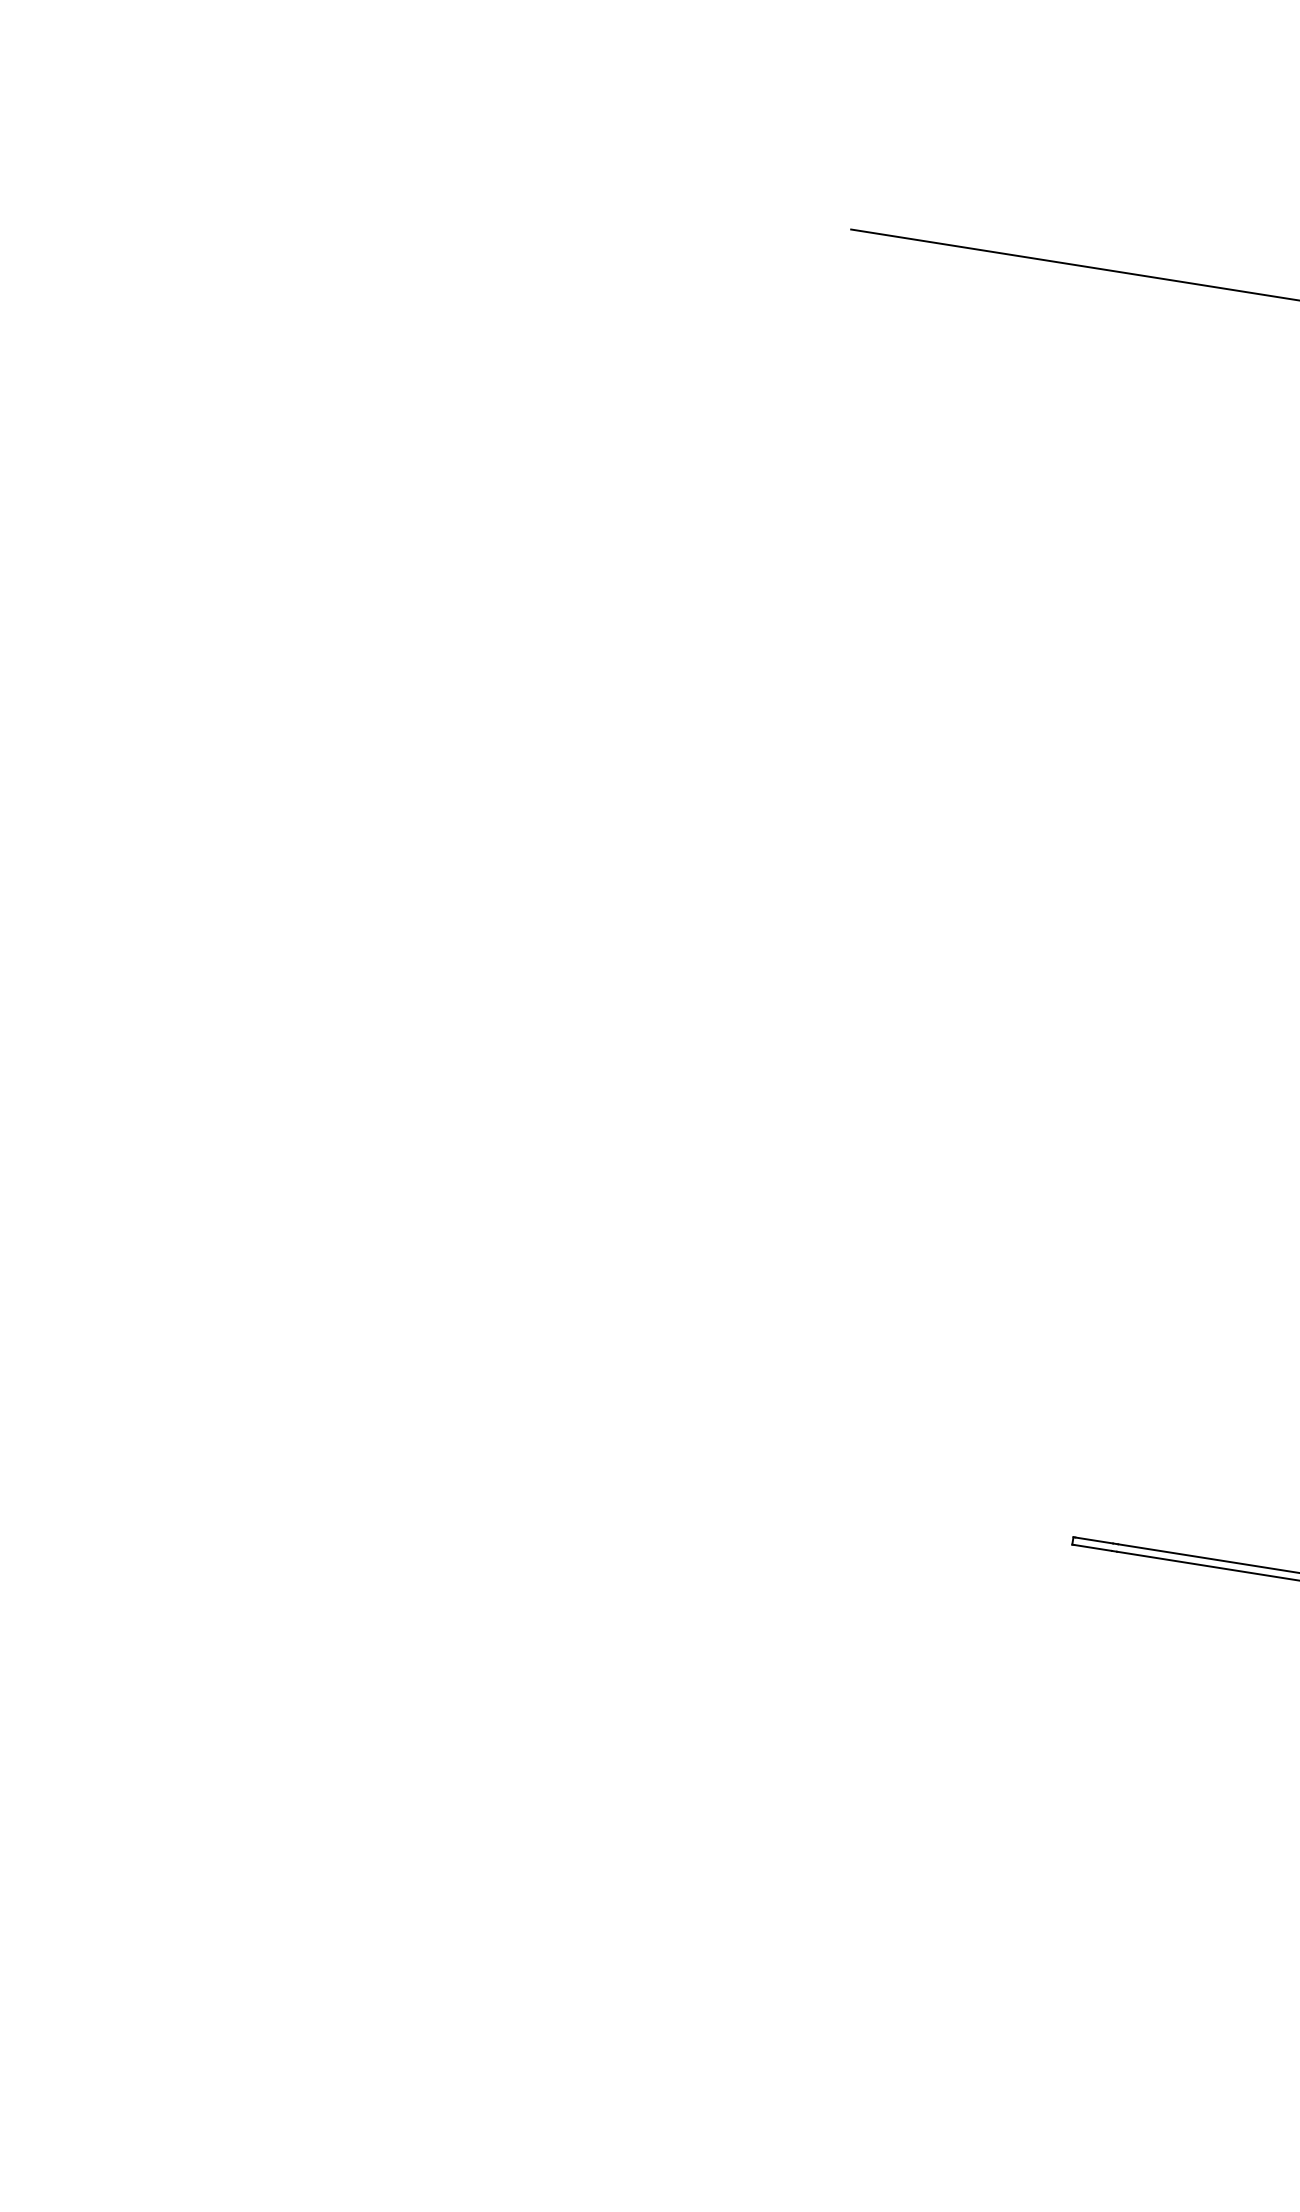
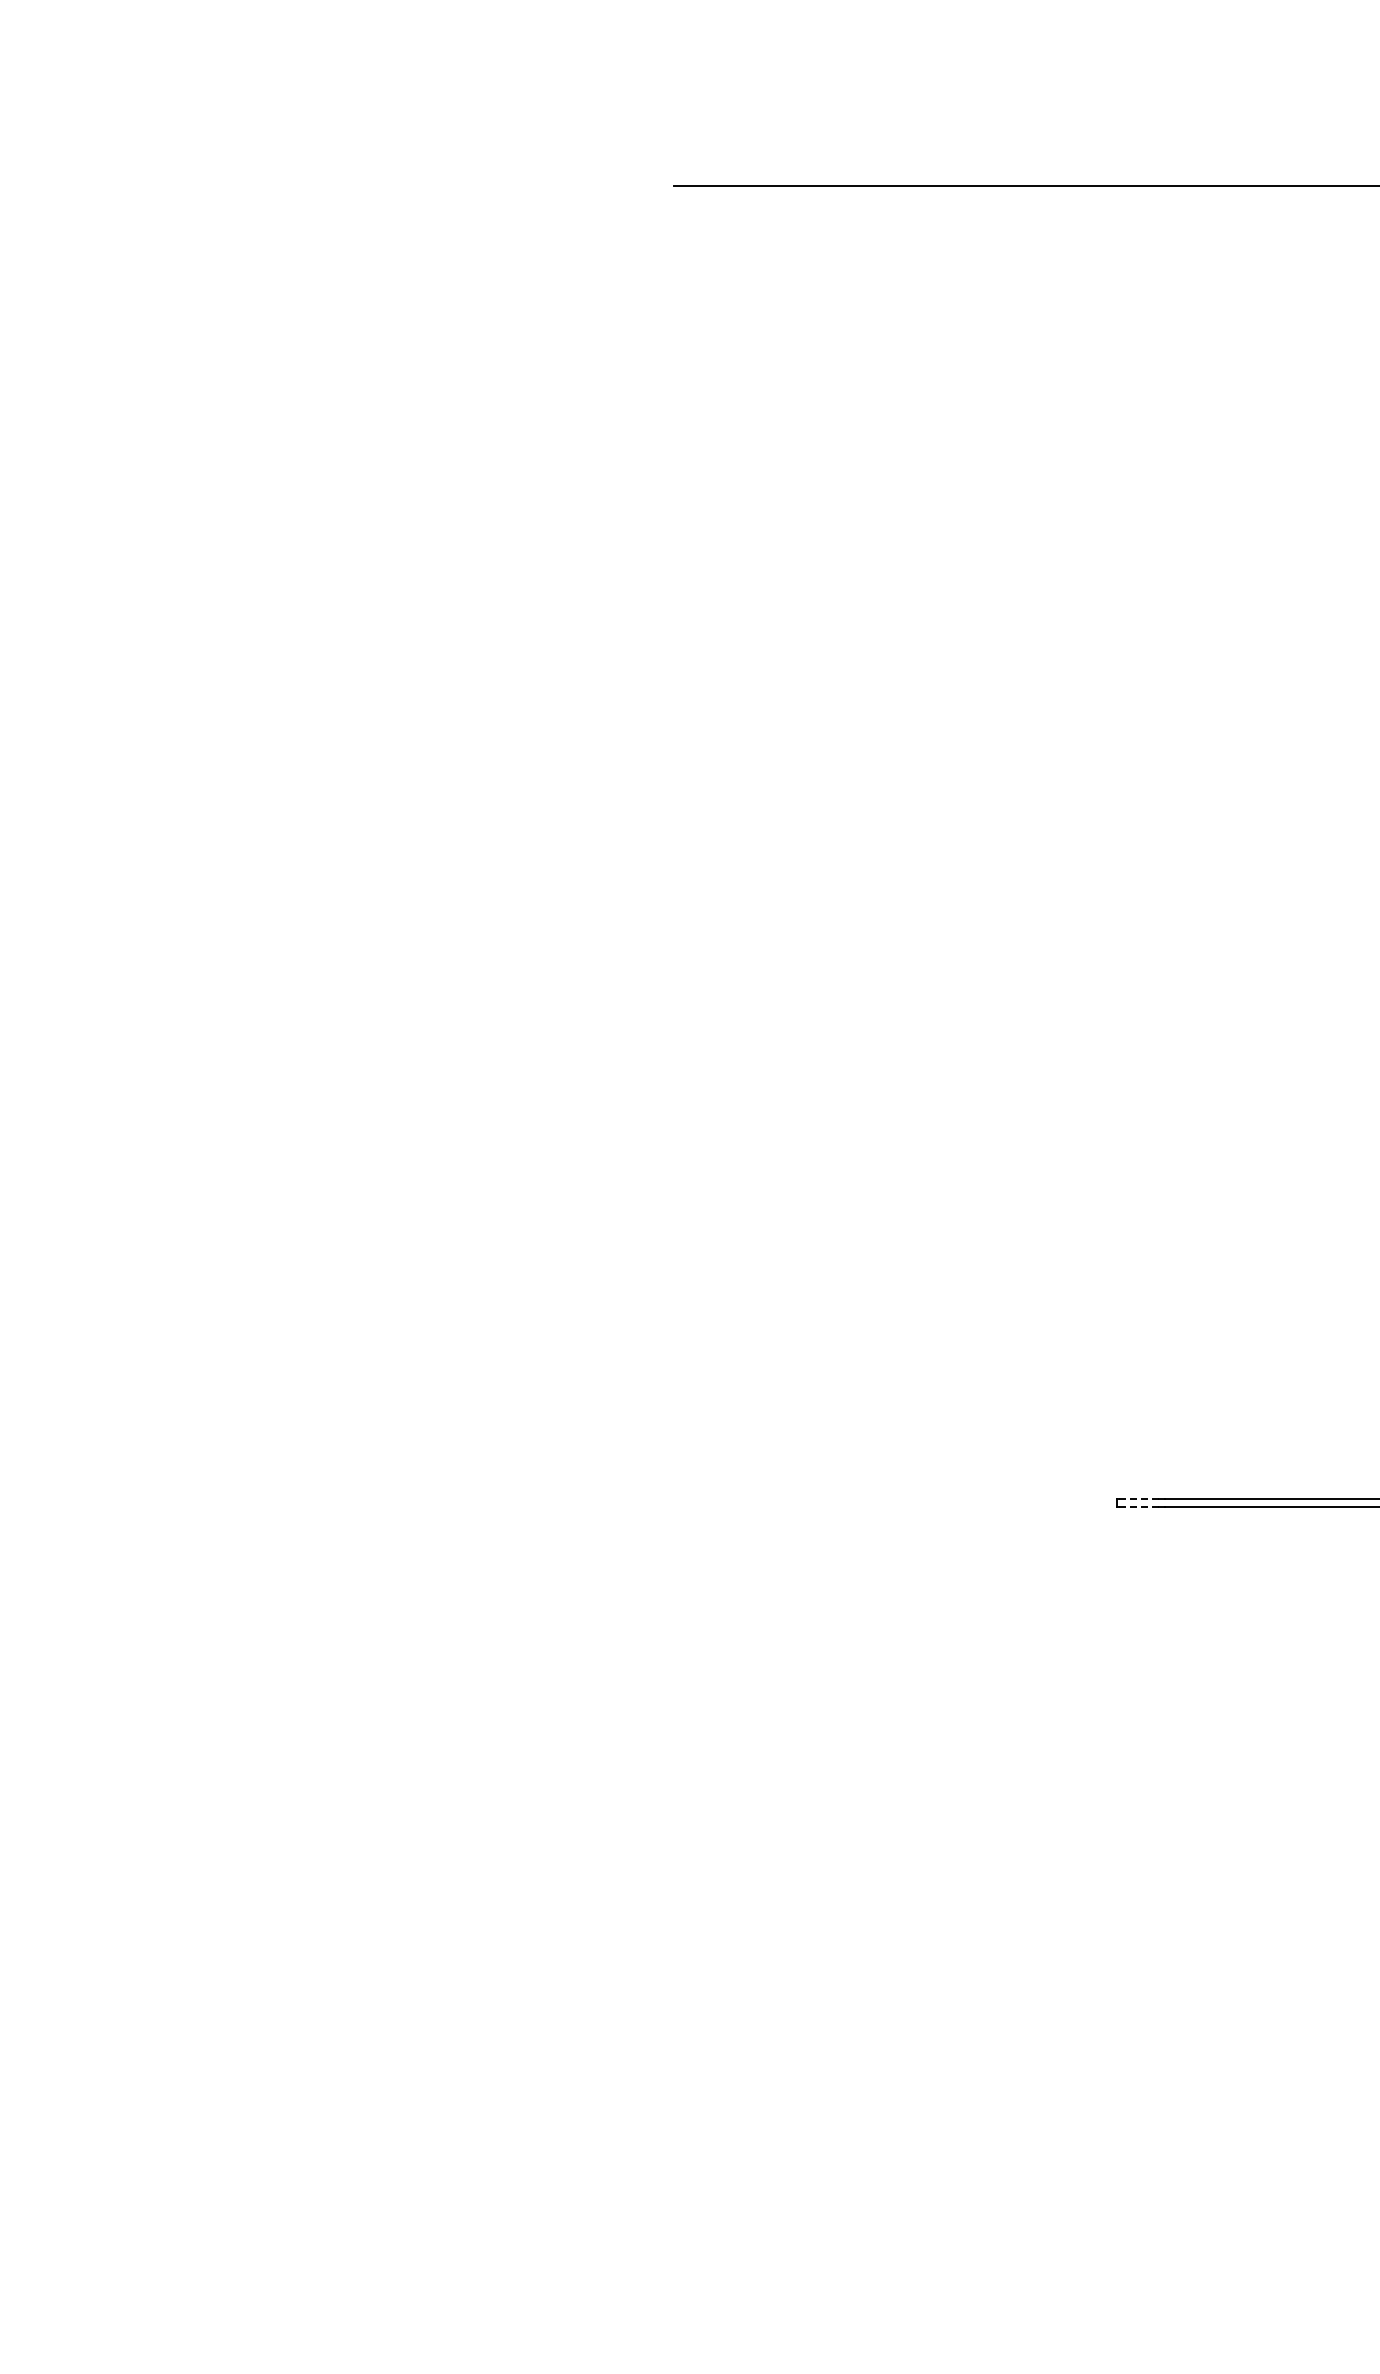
line: (1094, 1540) -> (1139, 1499), solid -> dashed
line: (1093, 1548) -> (1139, 1507), solid -> dashed

